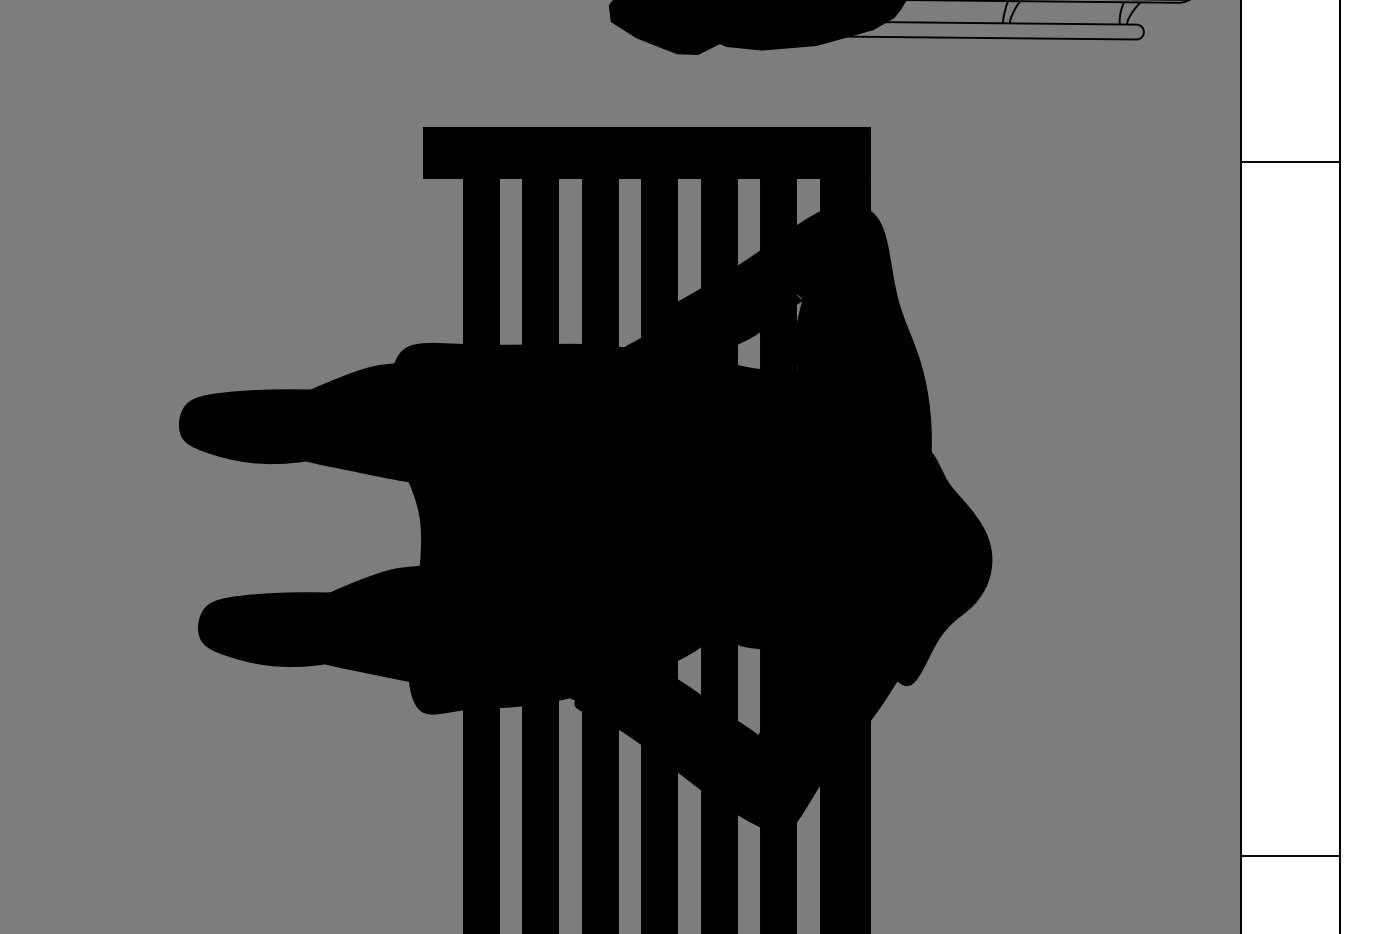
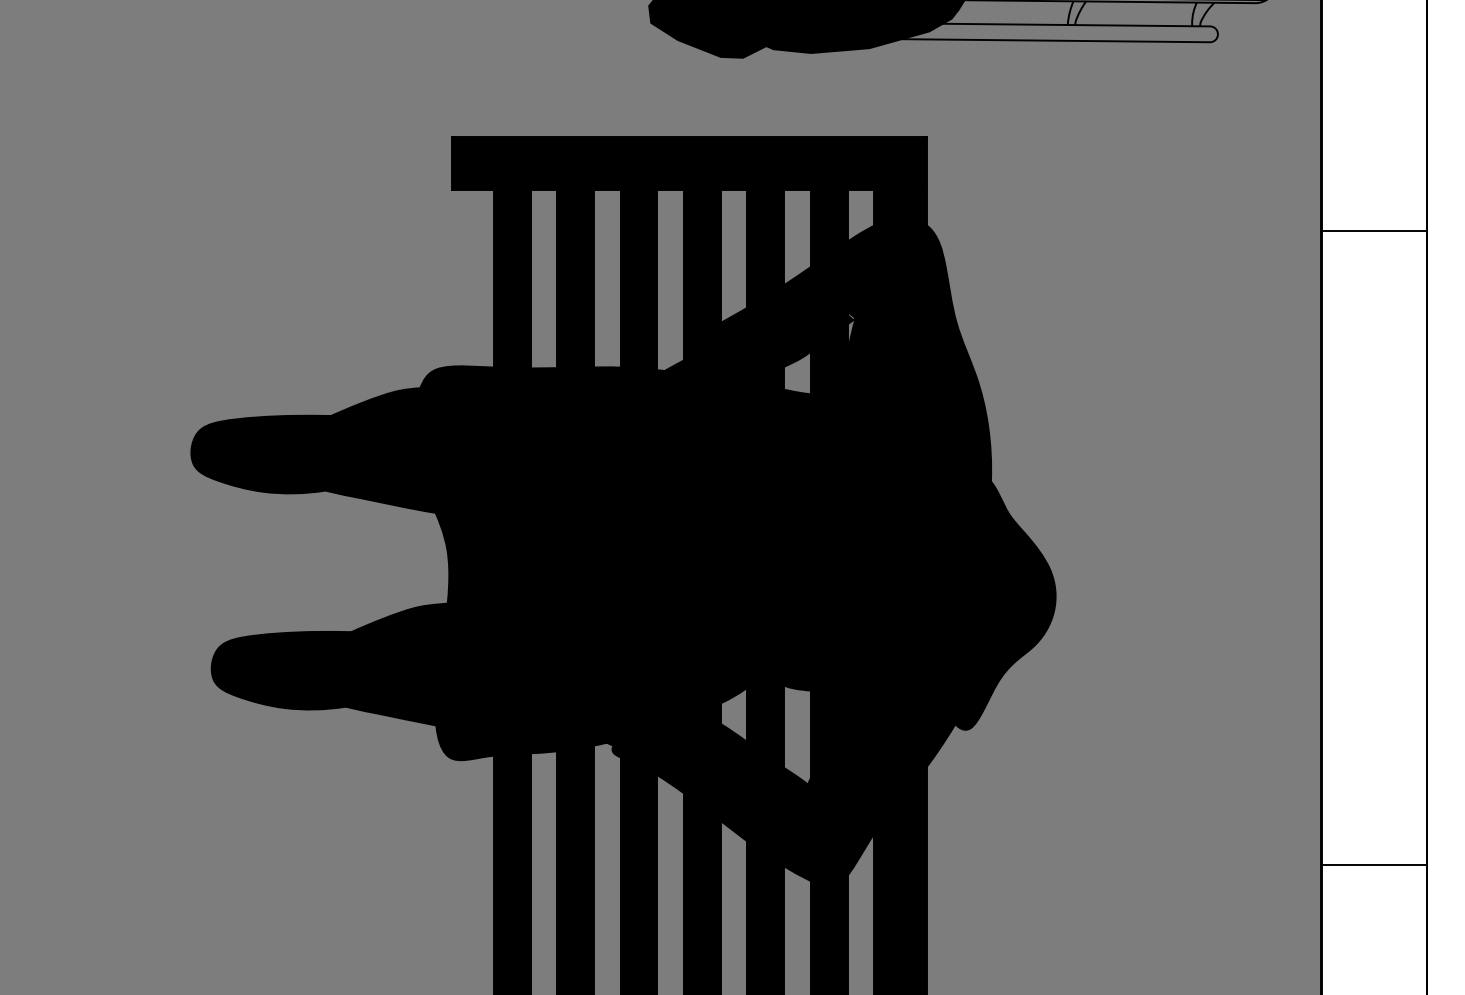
line: (1290, 162) -> (1374, 231), moved
line: (1290, 855) -> (1374, 864), moved

